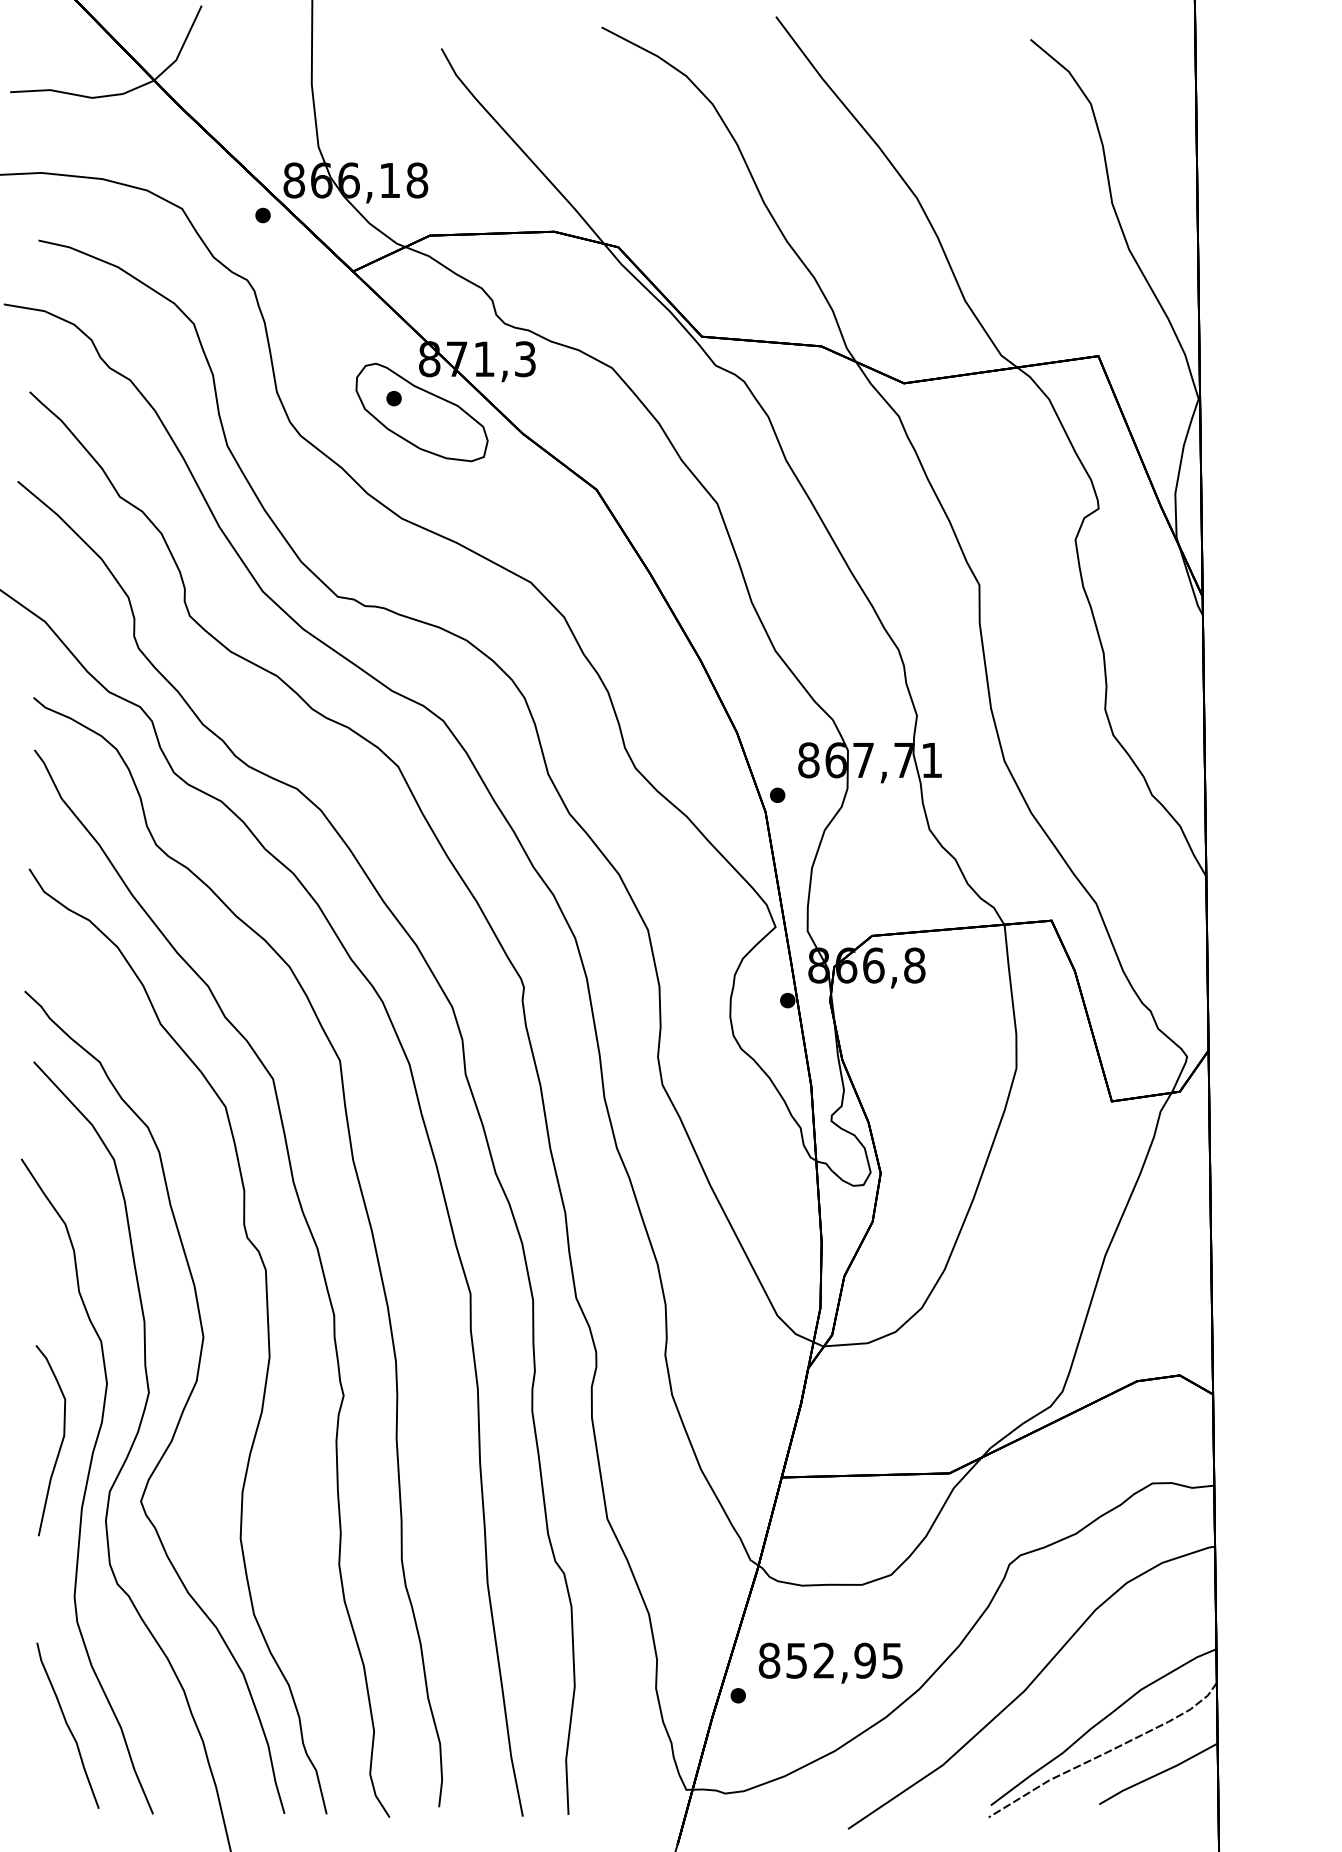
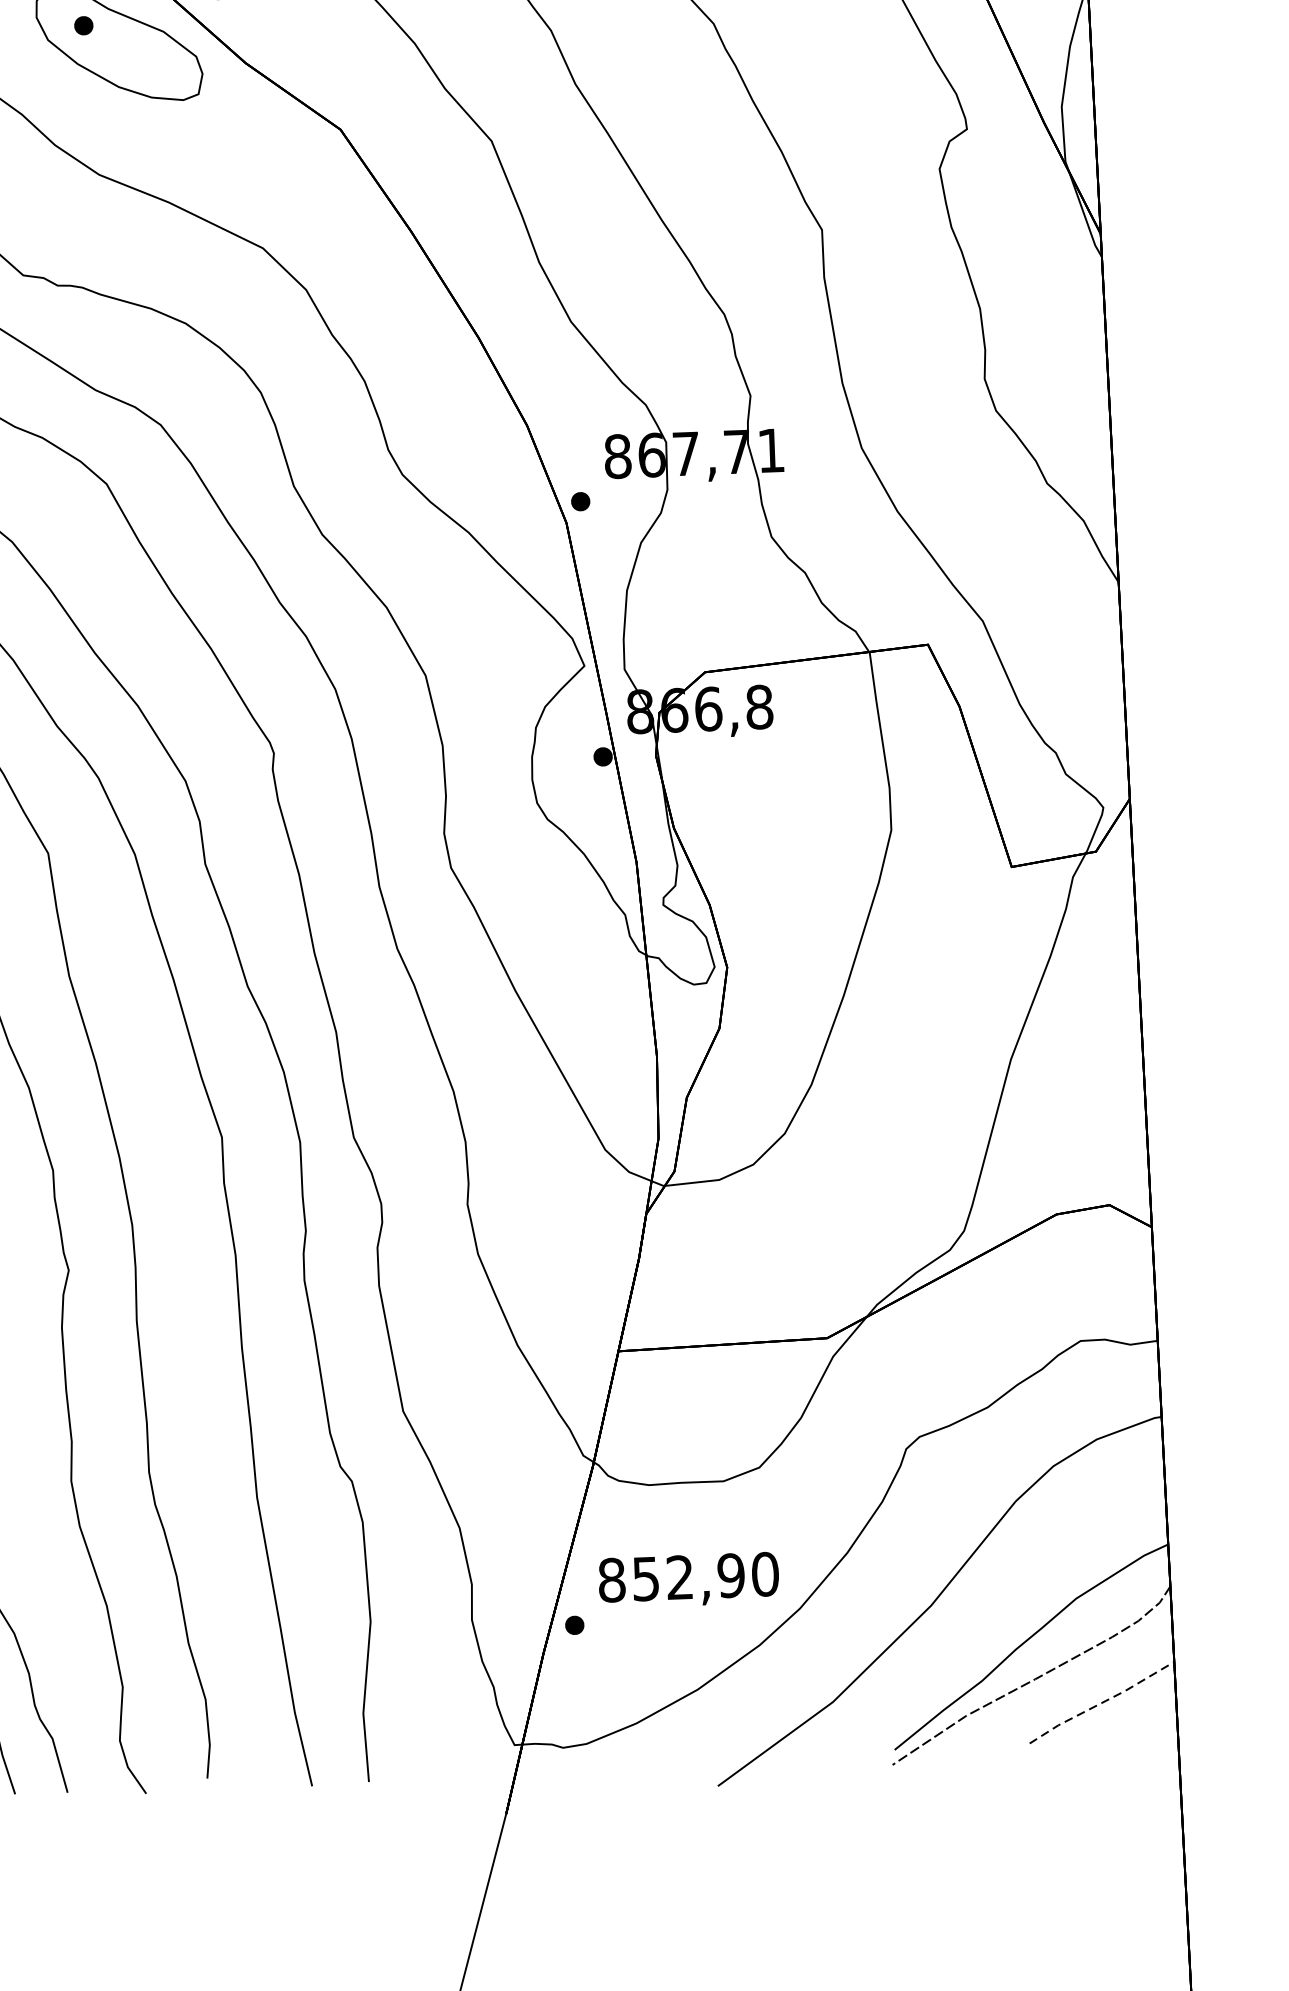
text: (892, 1660) -> (765, 1574), 852,95 -> 852,90
line: (1158, 1773) -> (1102, 1702), solid -> dashed

